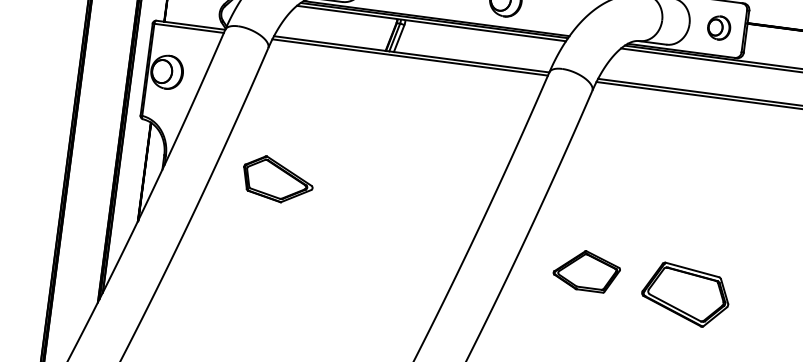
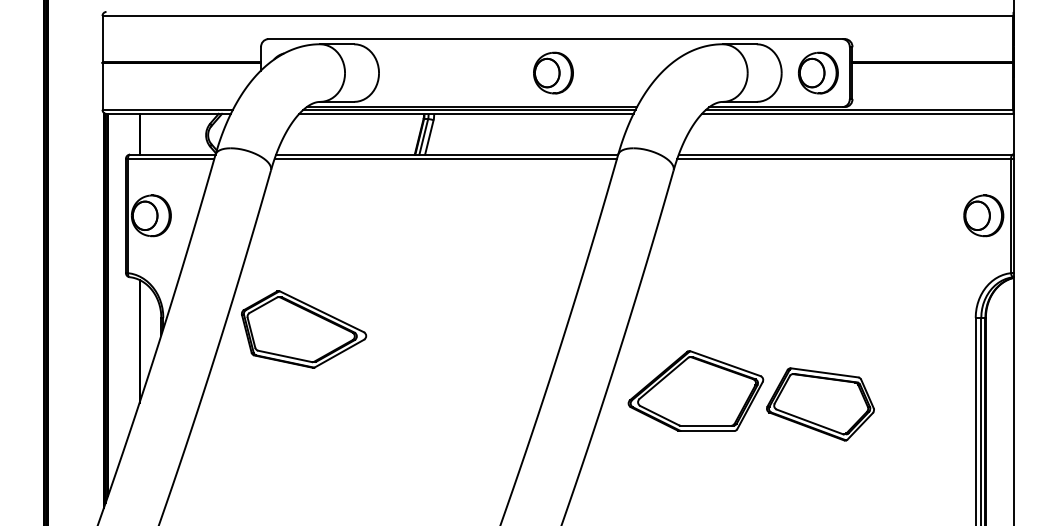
part: (719, 27) -> (818, 72), size x1.43
part: (278, 179) -> (304, 329), size x1.43
part: (586, 270) -> (695, 390), size x1.67

